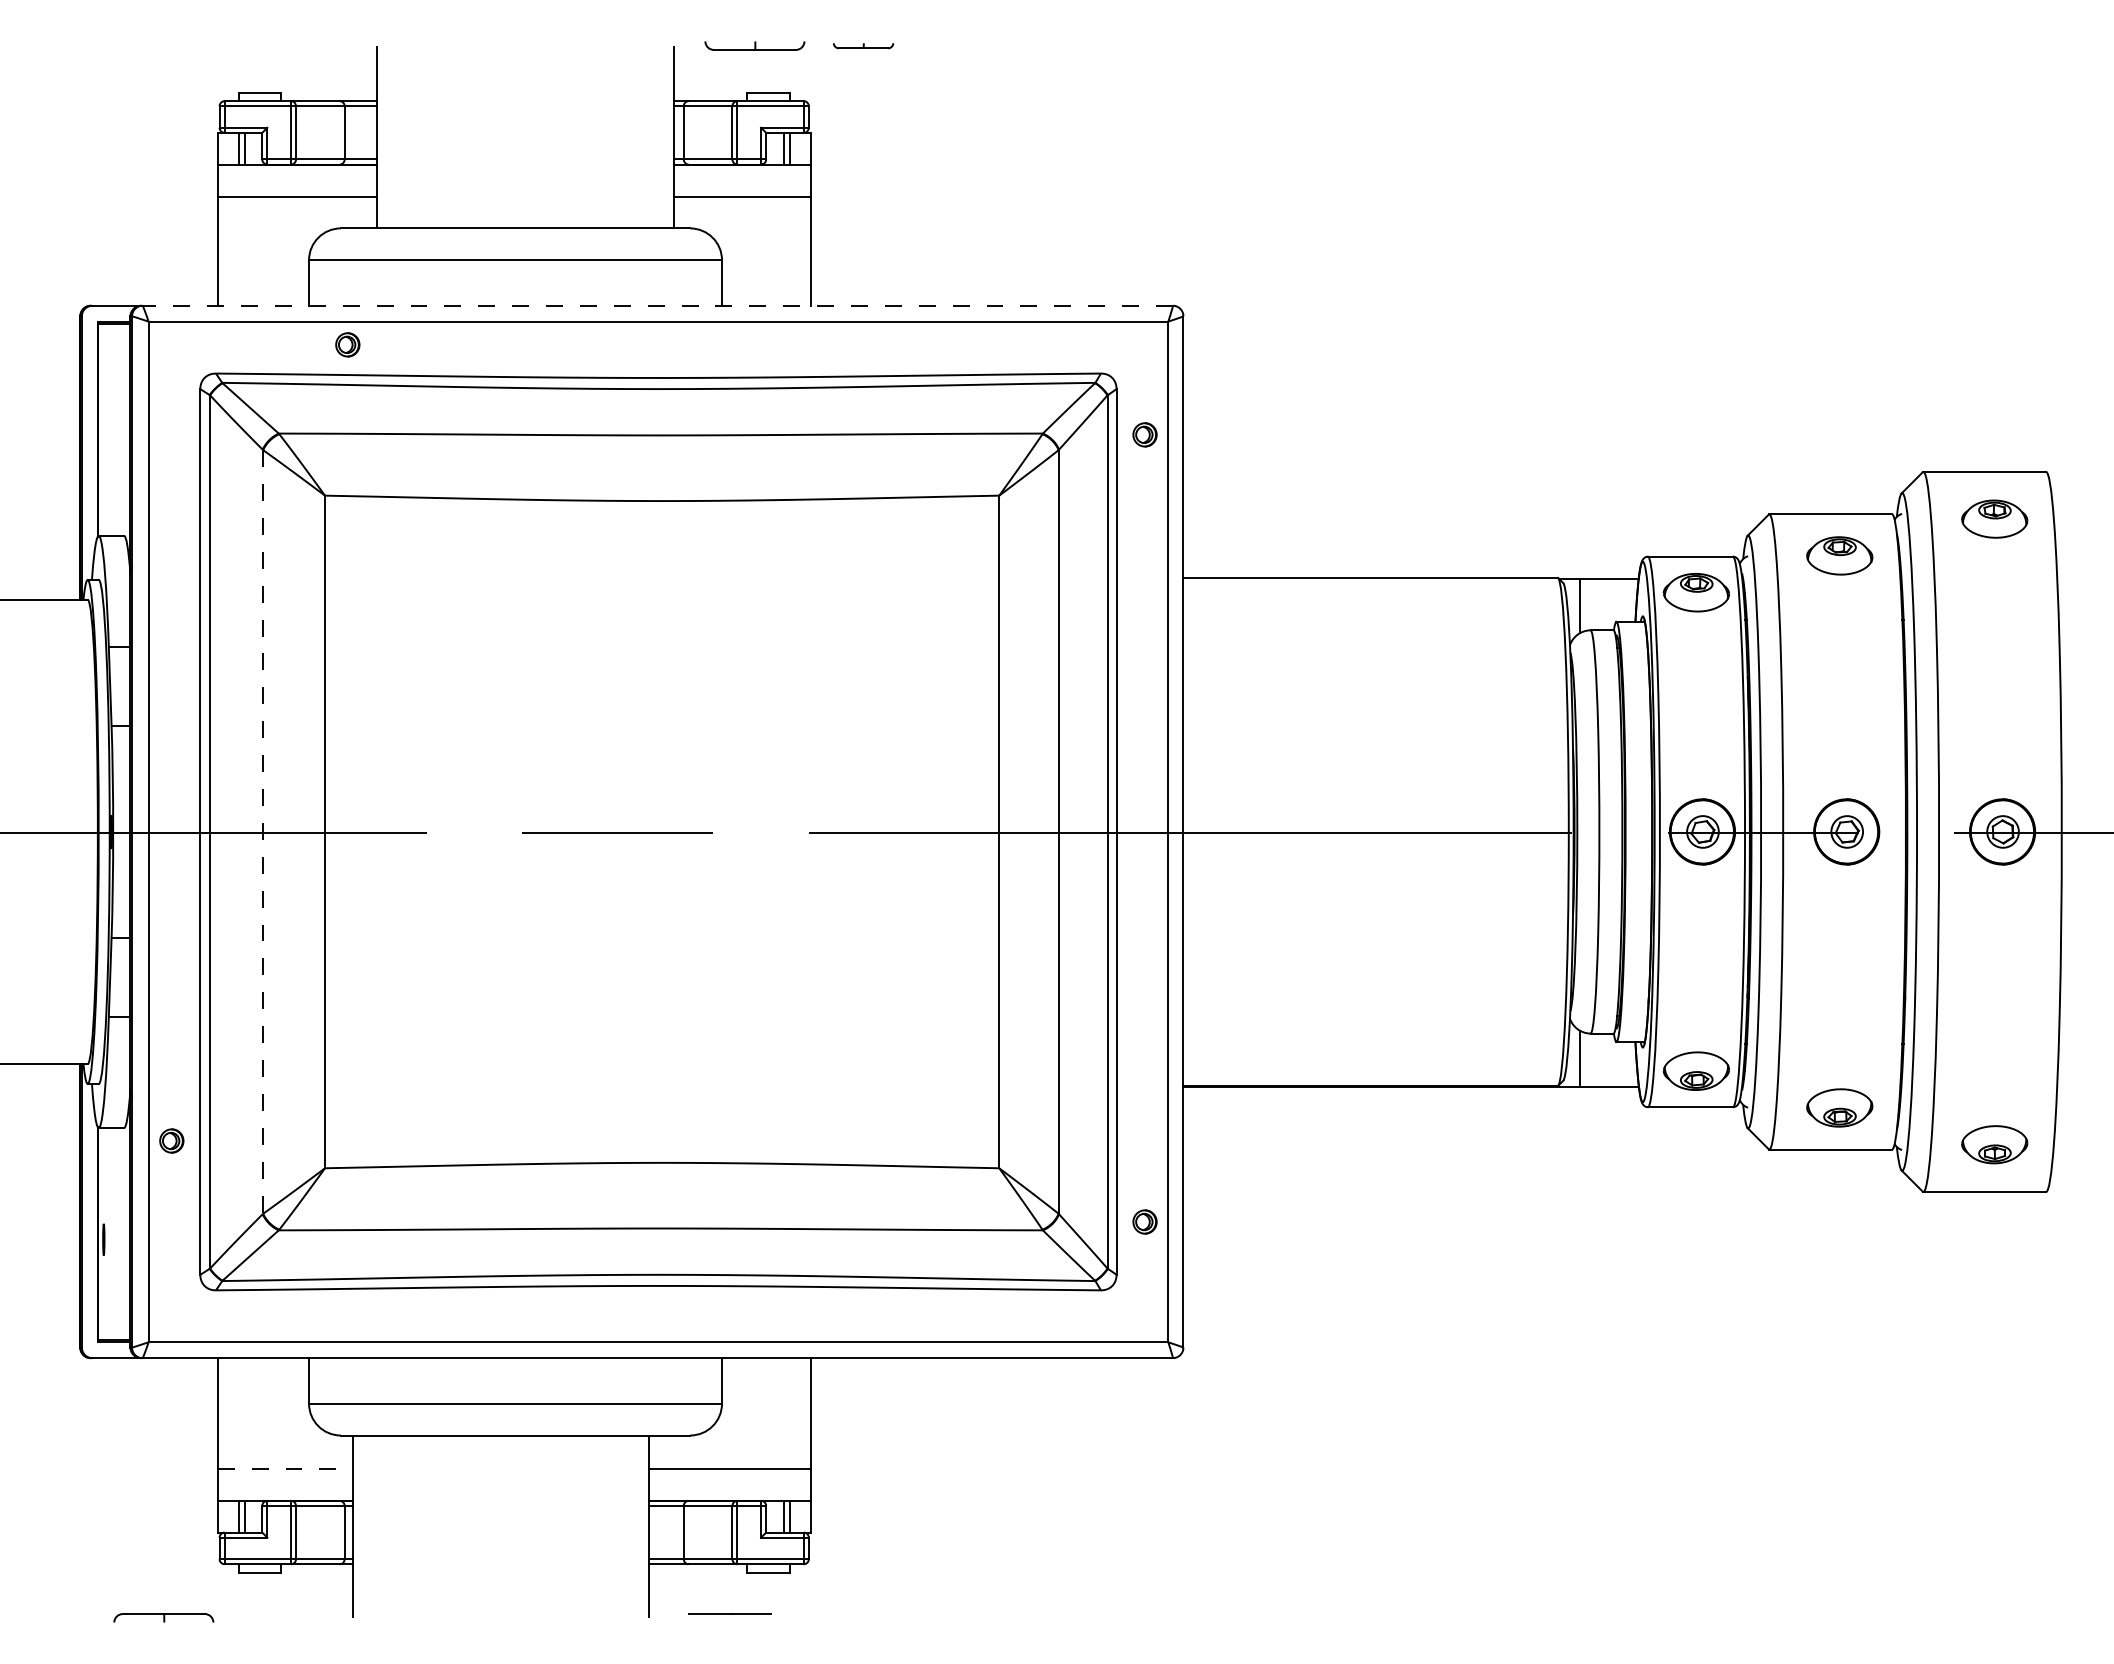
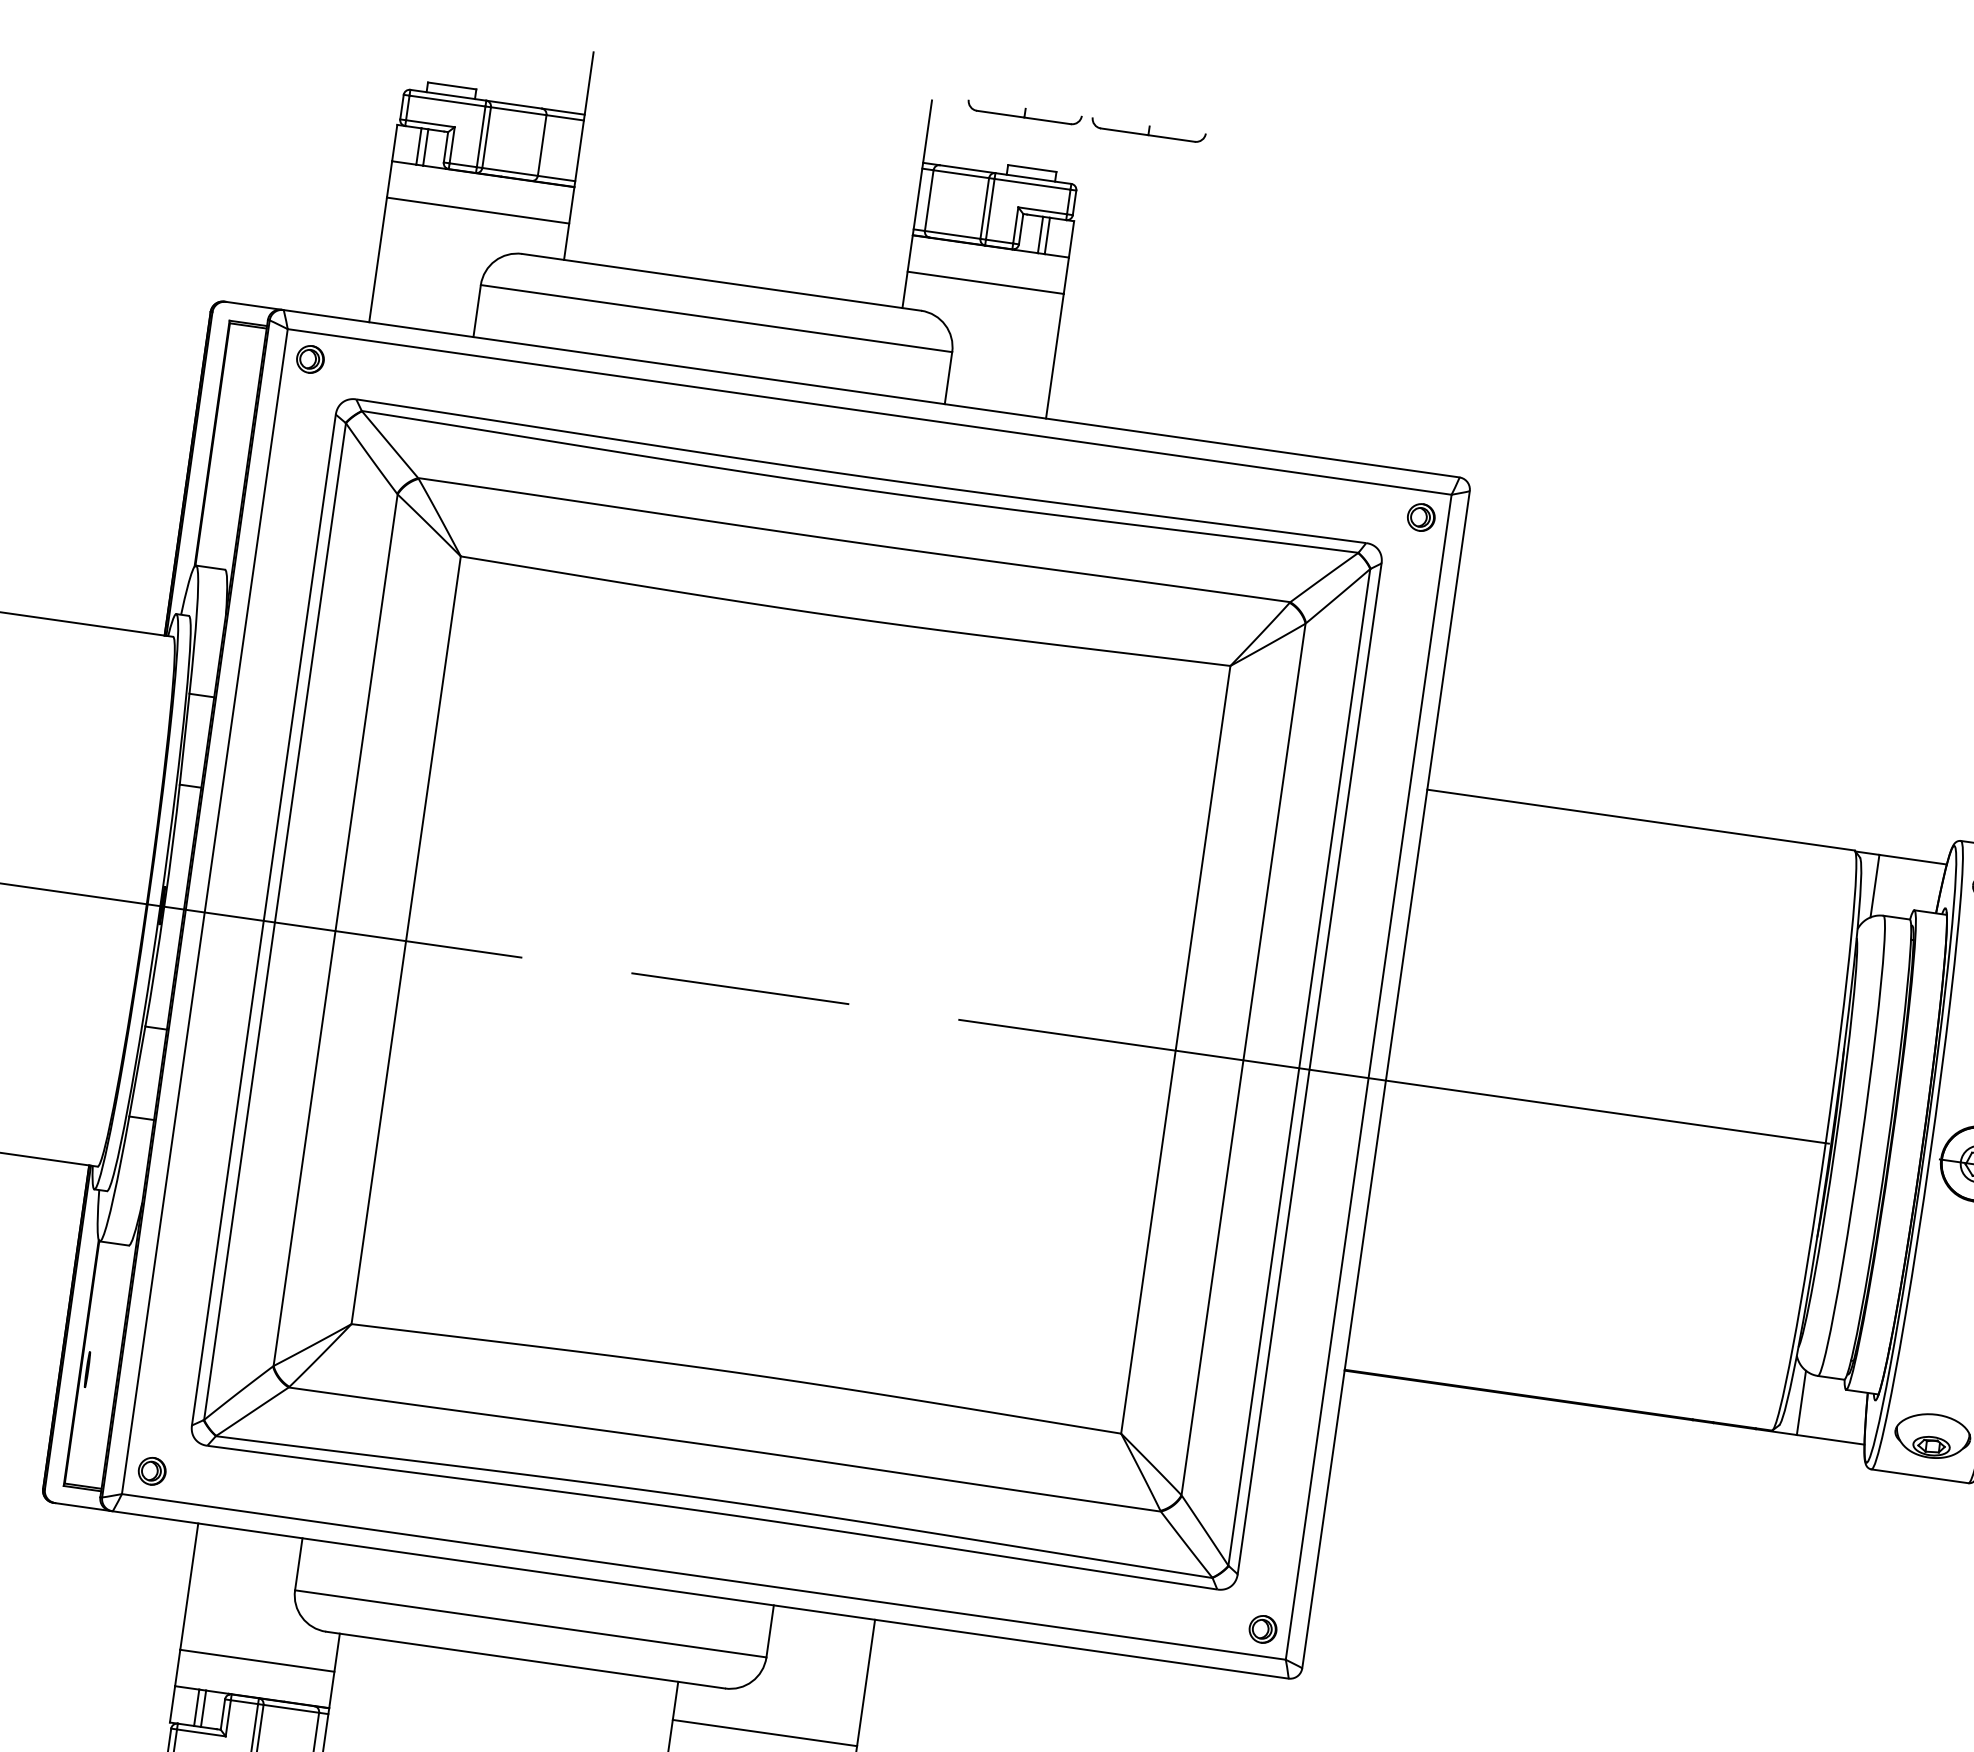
part: (863, 45) -> (1148, 130), size x1.67
line: (657, 305) -> (871, 393), dashed -> solid
part: (347, 344) -> (310, 358), moved
part: (1144, 434) -> (1420, 517), moved
line: (263, 831) -> (336, 929), dashed -> solid
part: (171, 1140) -> (151, 1470), moved
part: (1144, 1221) -> (1262, 1628), moved
line: (285, 1468) -> (257, 1660), dashed -> solid

